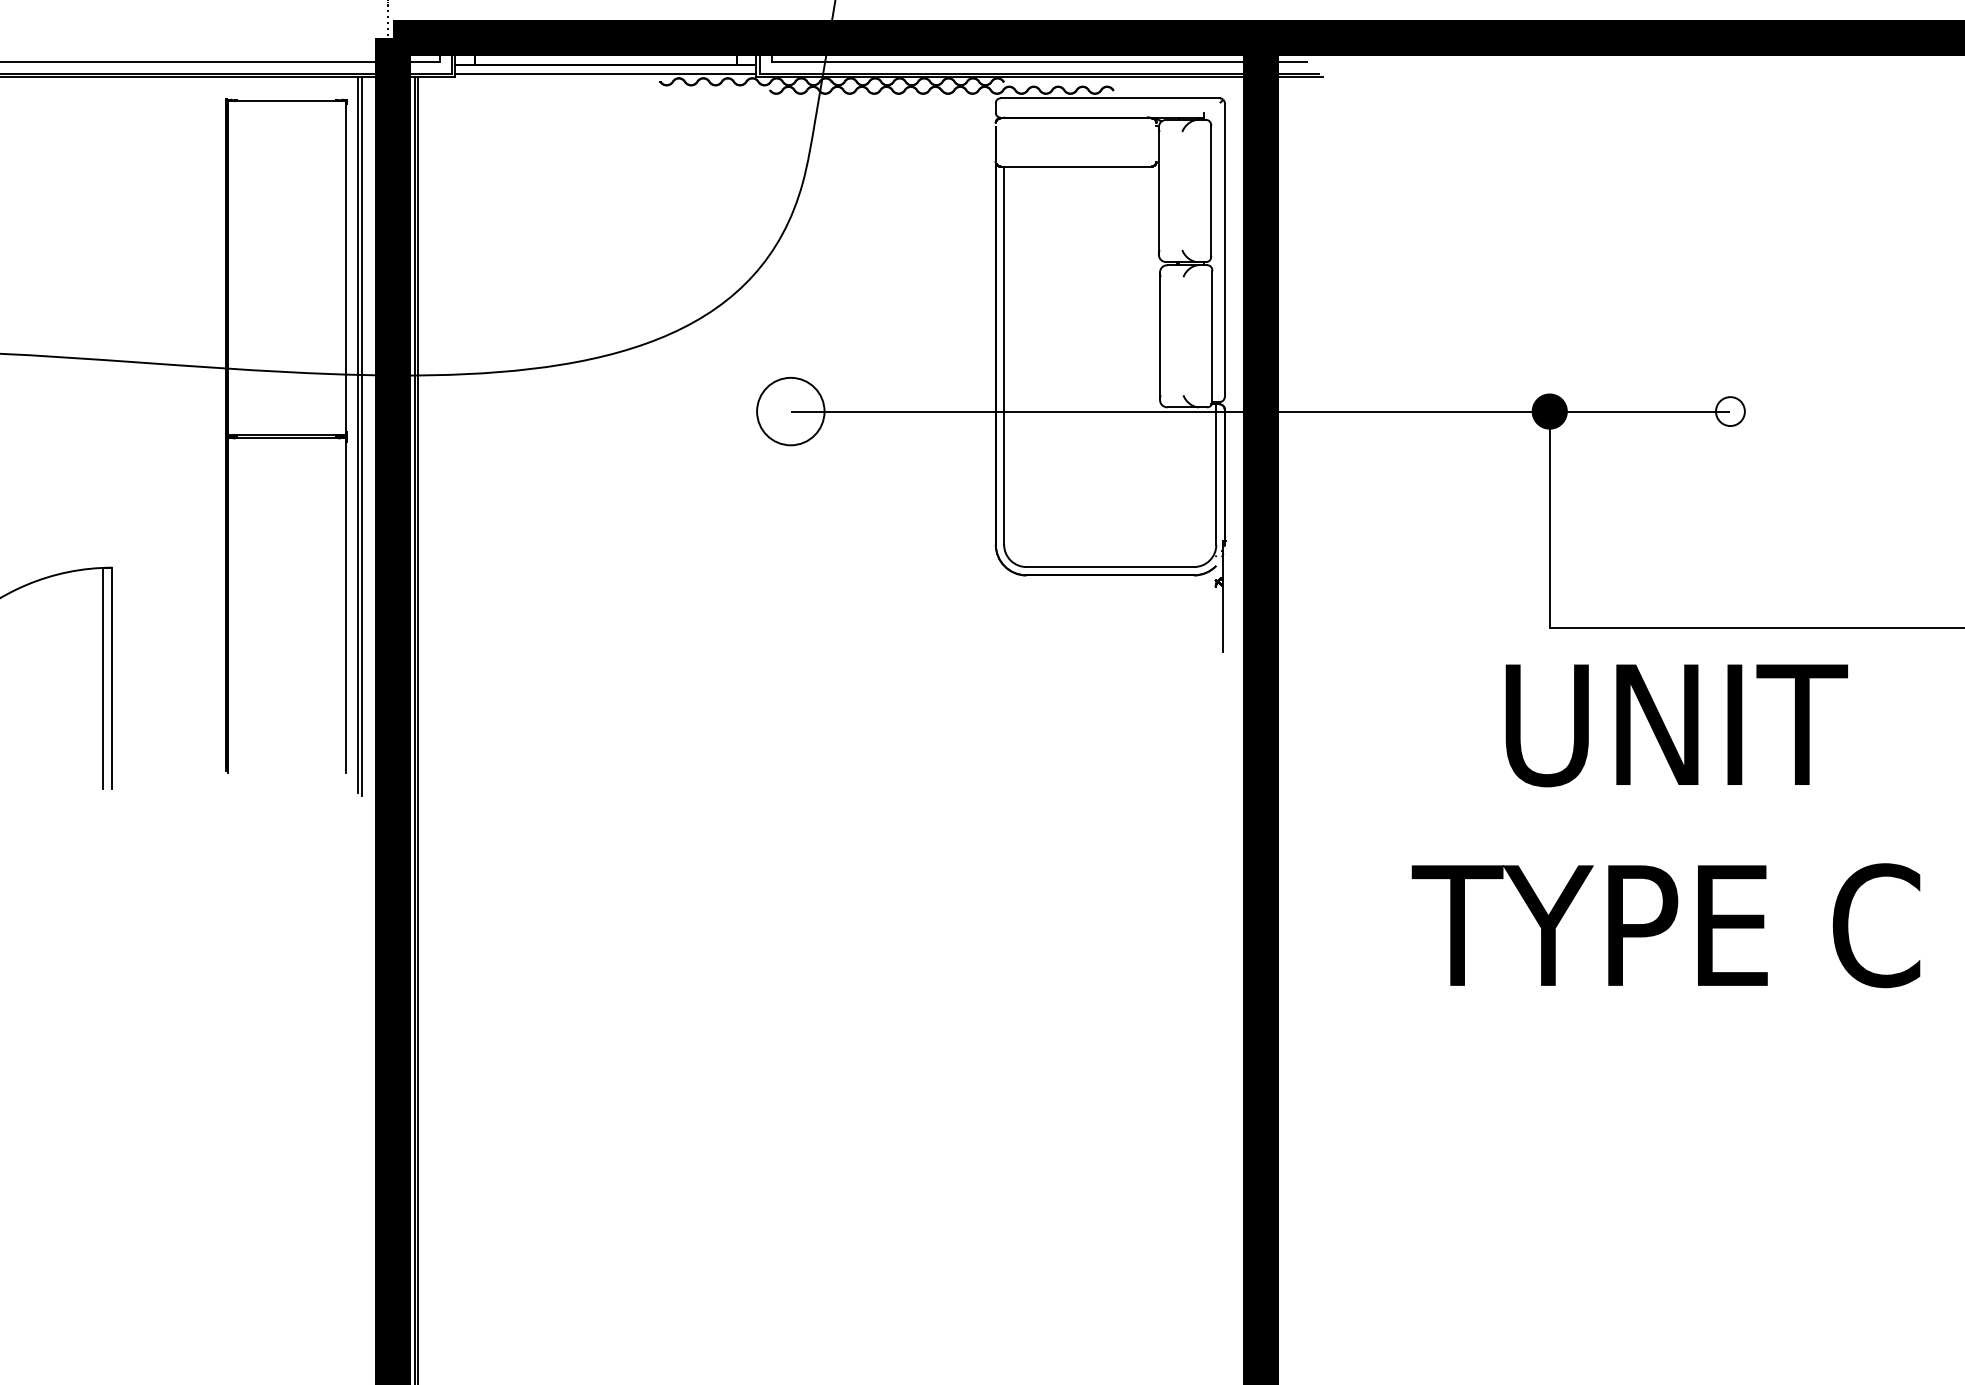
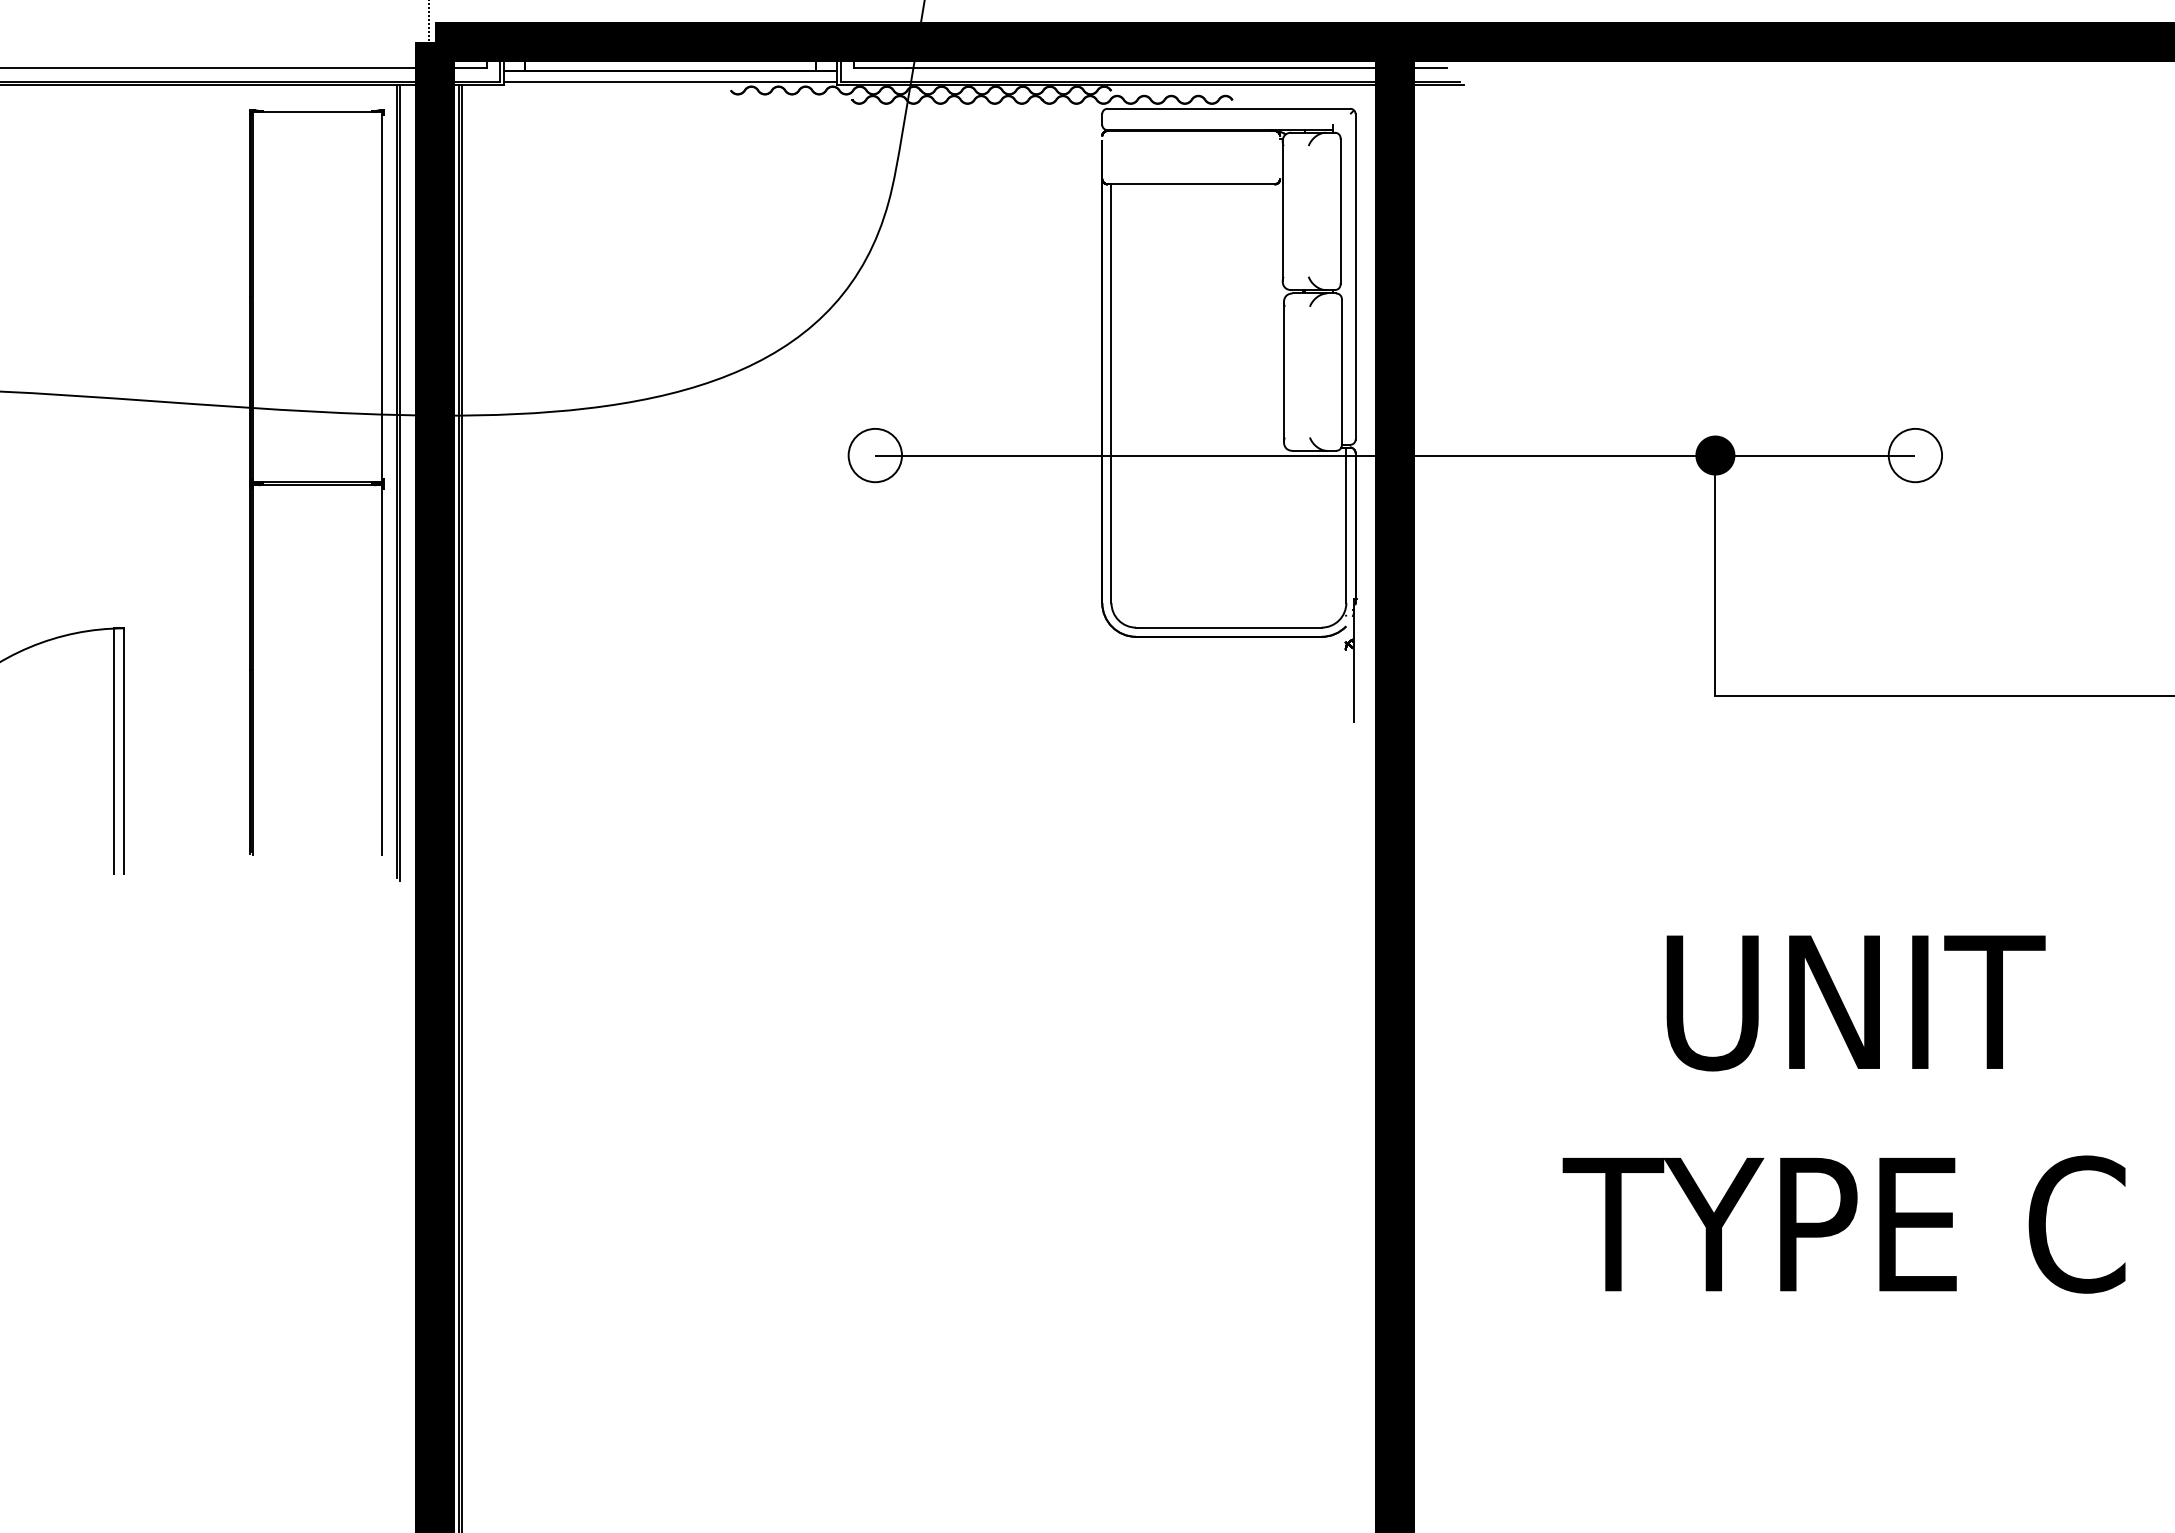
circle: (790, 411) -> (874, 455), size x0.71
circle: (1730, 411) -> (1915, 455), size x1.67
text: (1665, 826) -> (1843, 1114), moved

